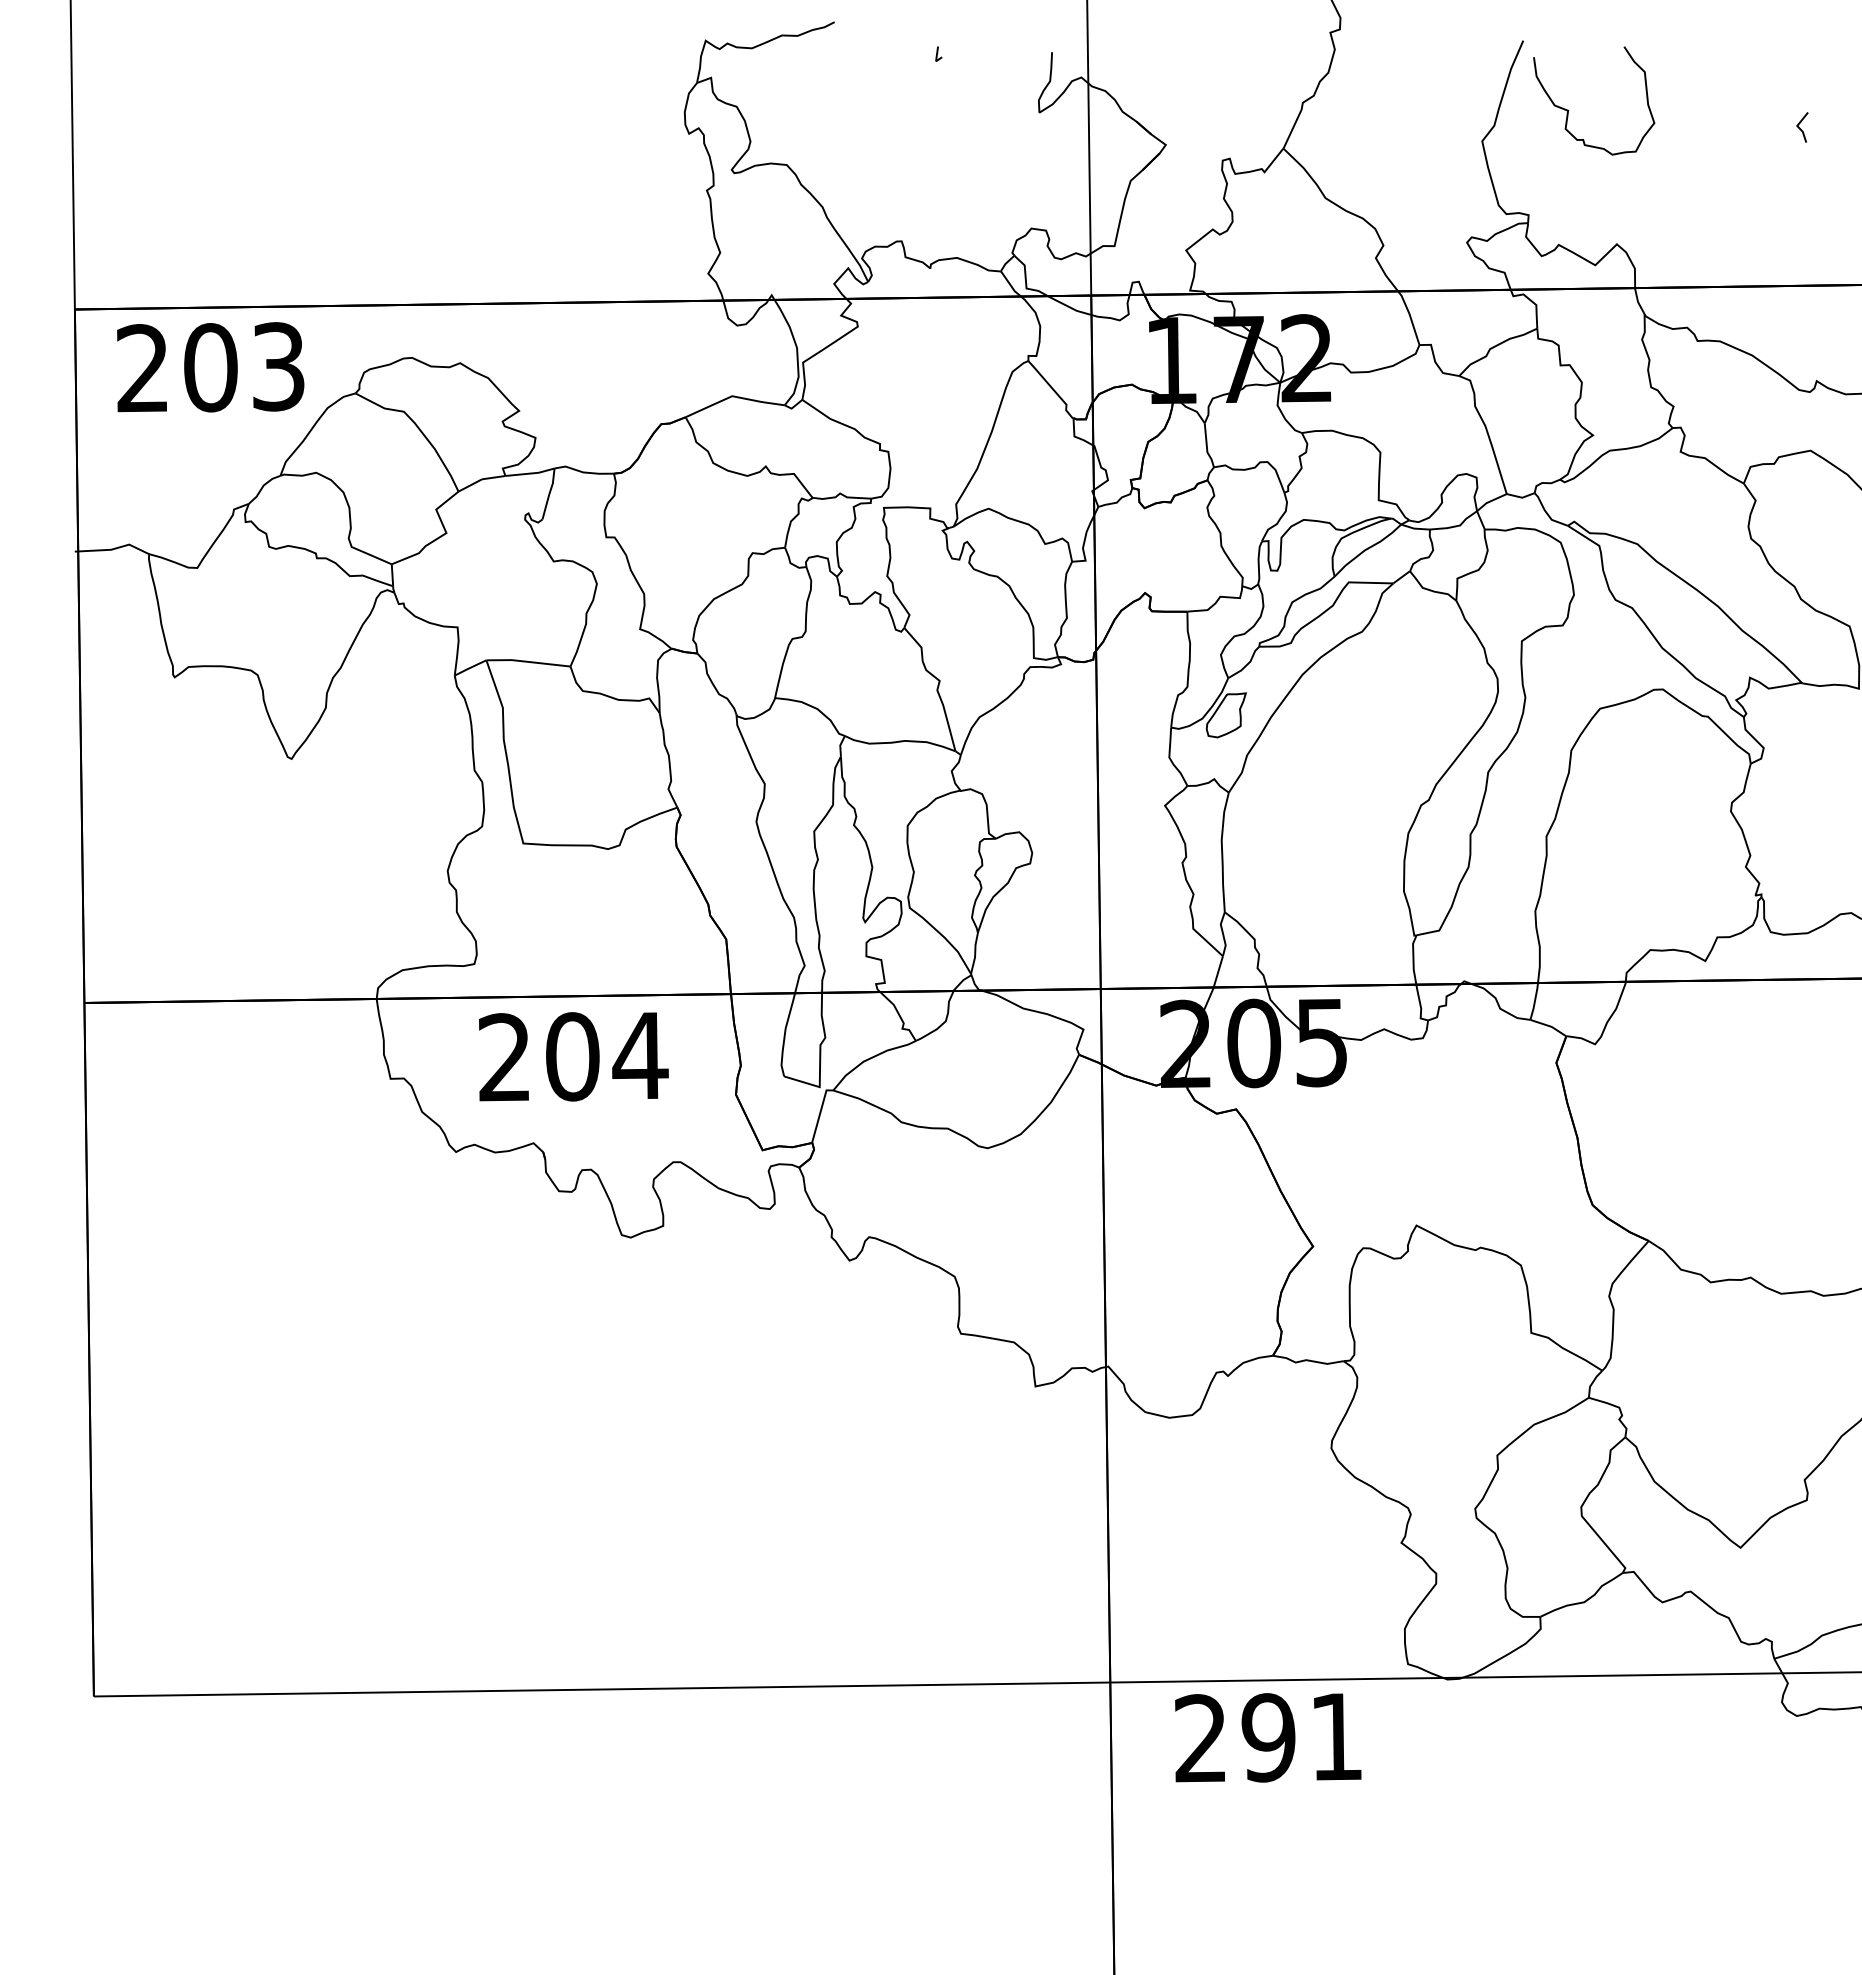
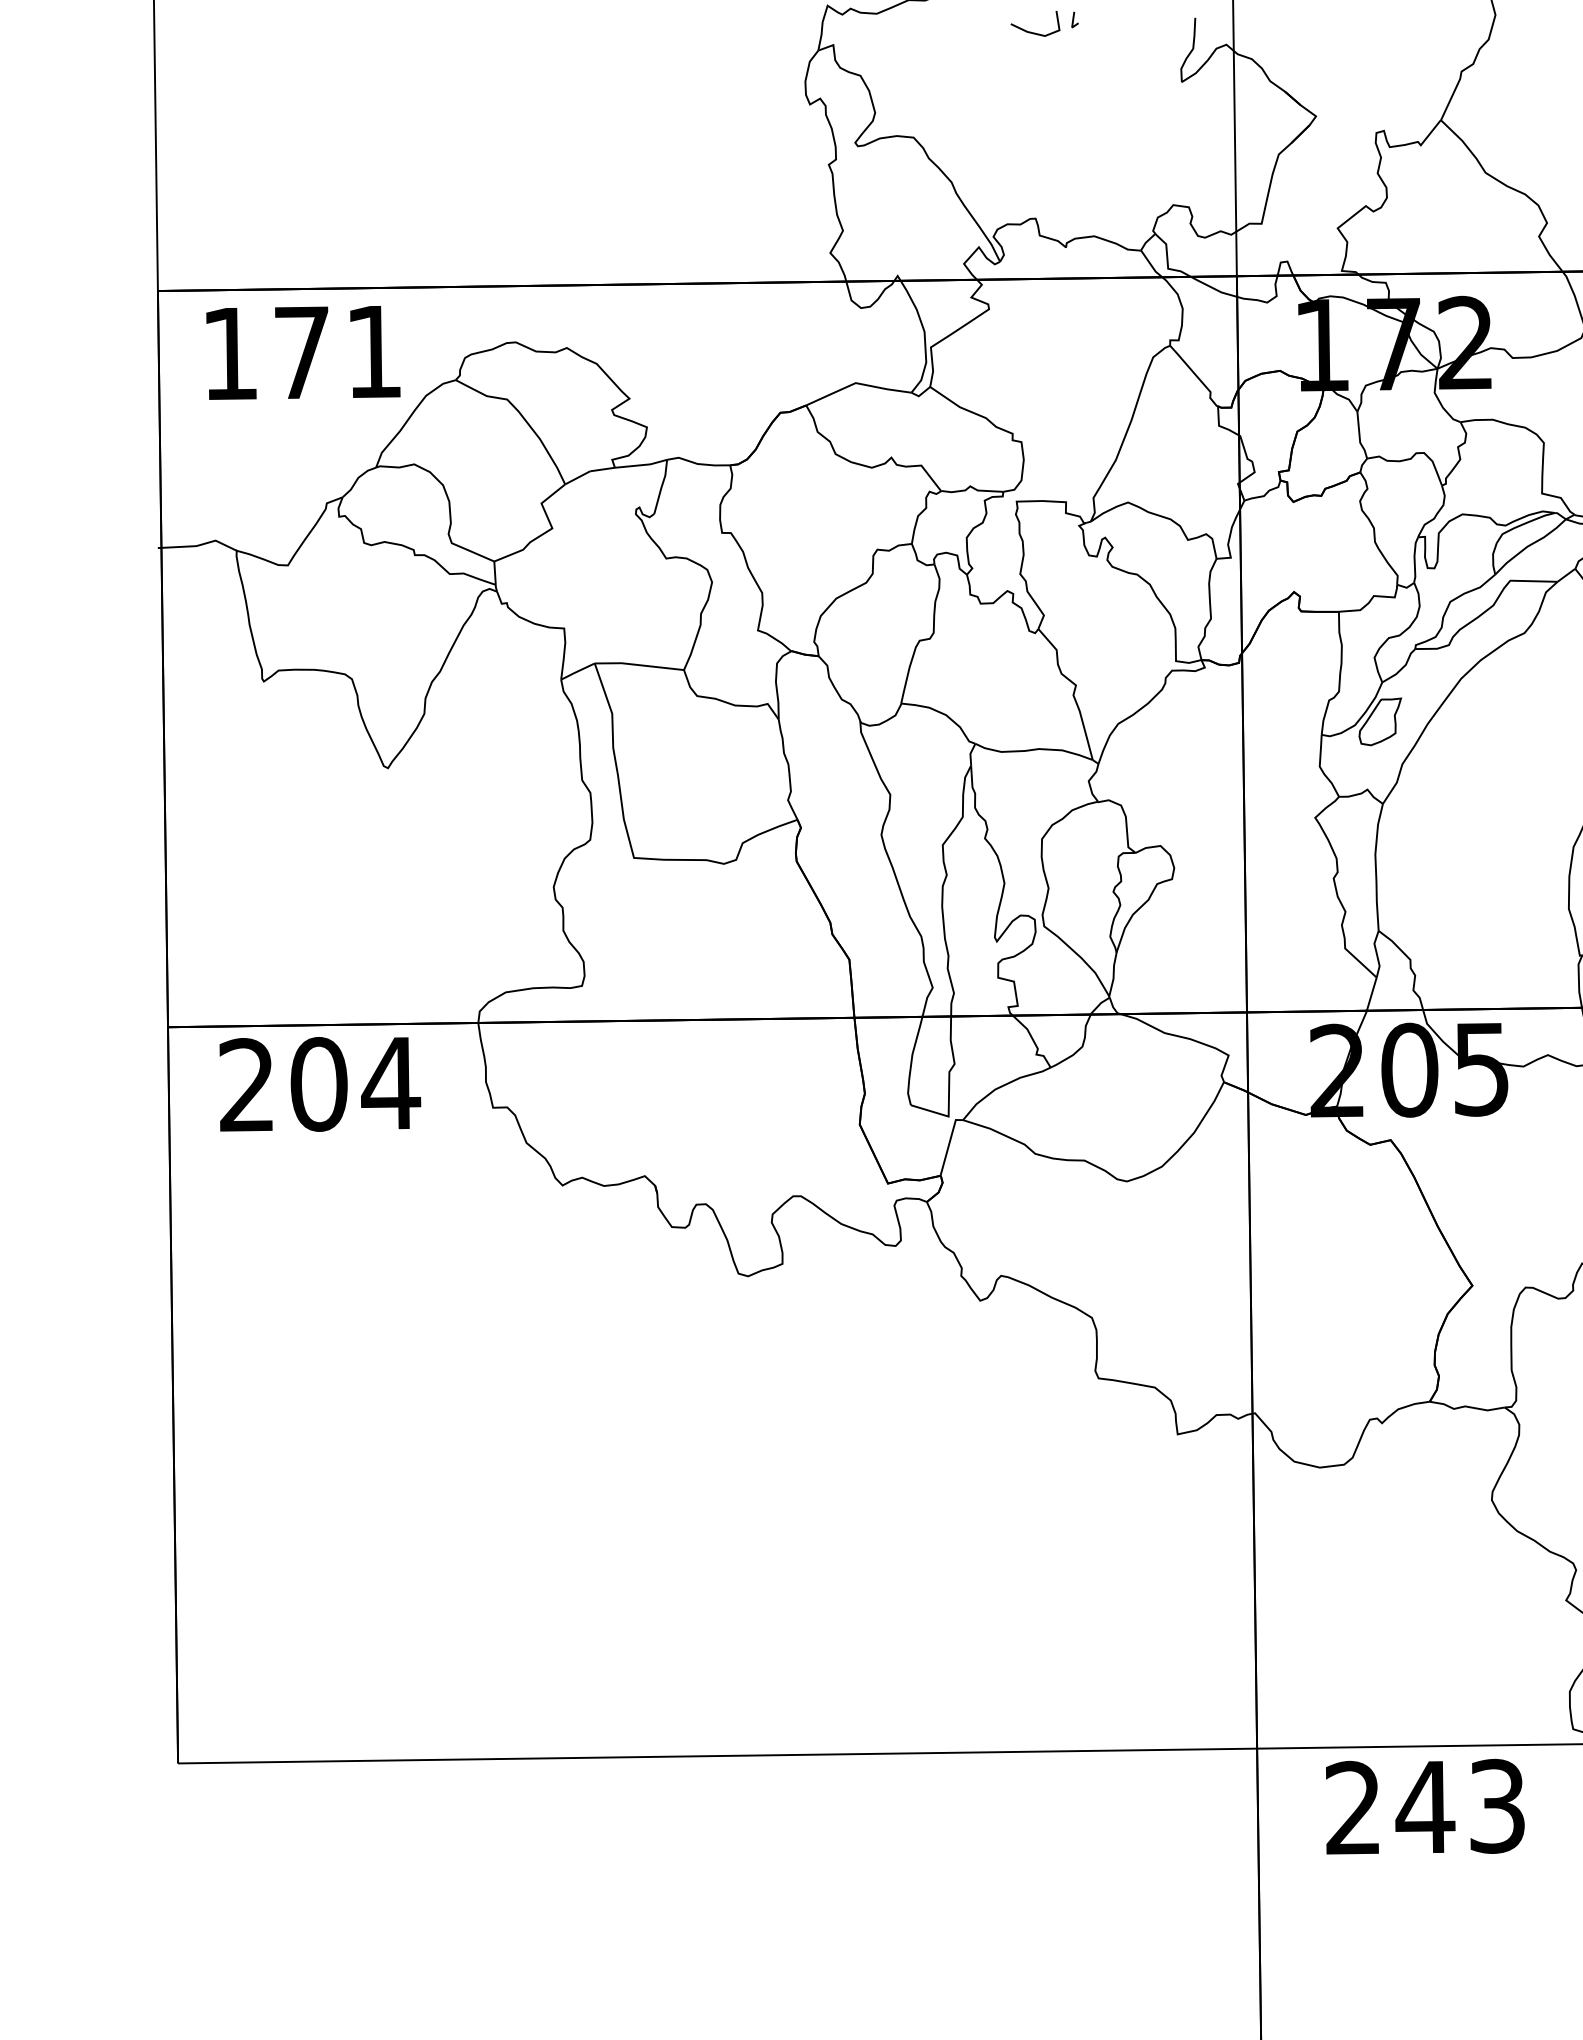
line: (899, 65) -> (1033, 32), added
text: (210, 367) -> (301, 352), 203 -> 171
text: (573, 1056) -> (319, 1084), moved
text: (1301, 1737) -> (1460, 1806), 291 -> 243

